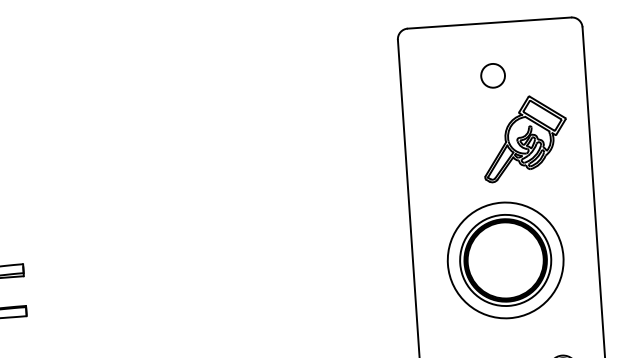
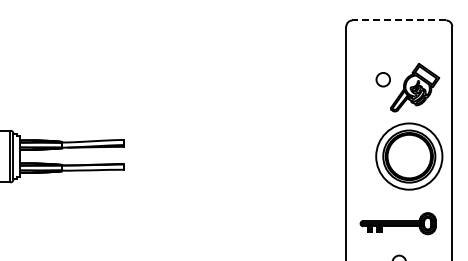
line: (489, 23) -> (399, 20), solid -> dashed
circle: (491, 75) -> (382, 79), moved
part: (506, 260) -> (409, 156), moved

